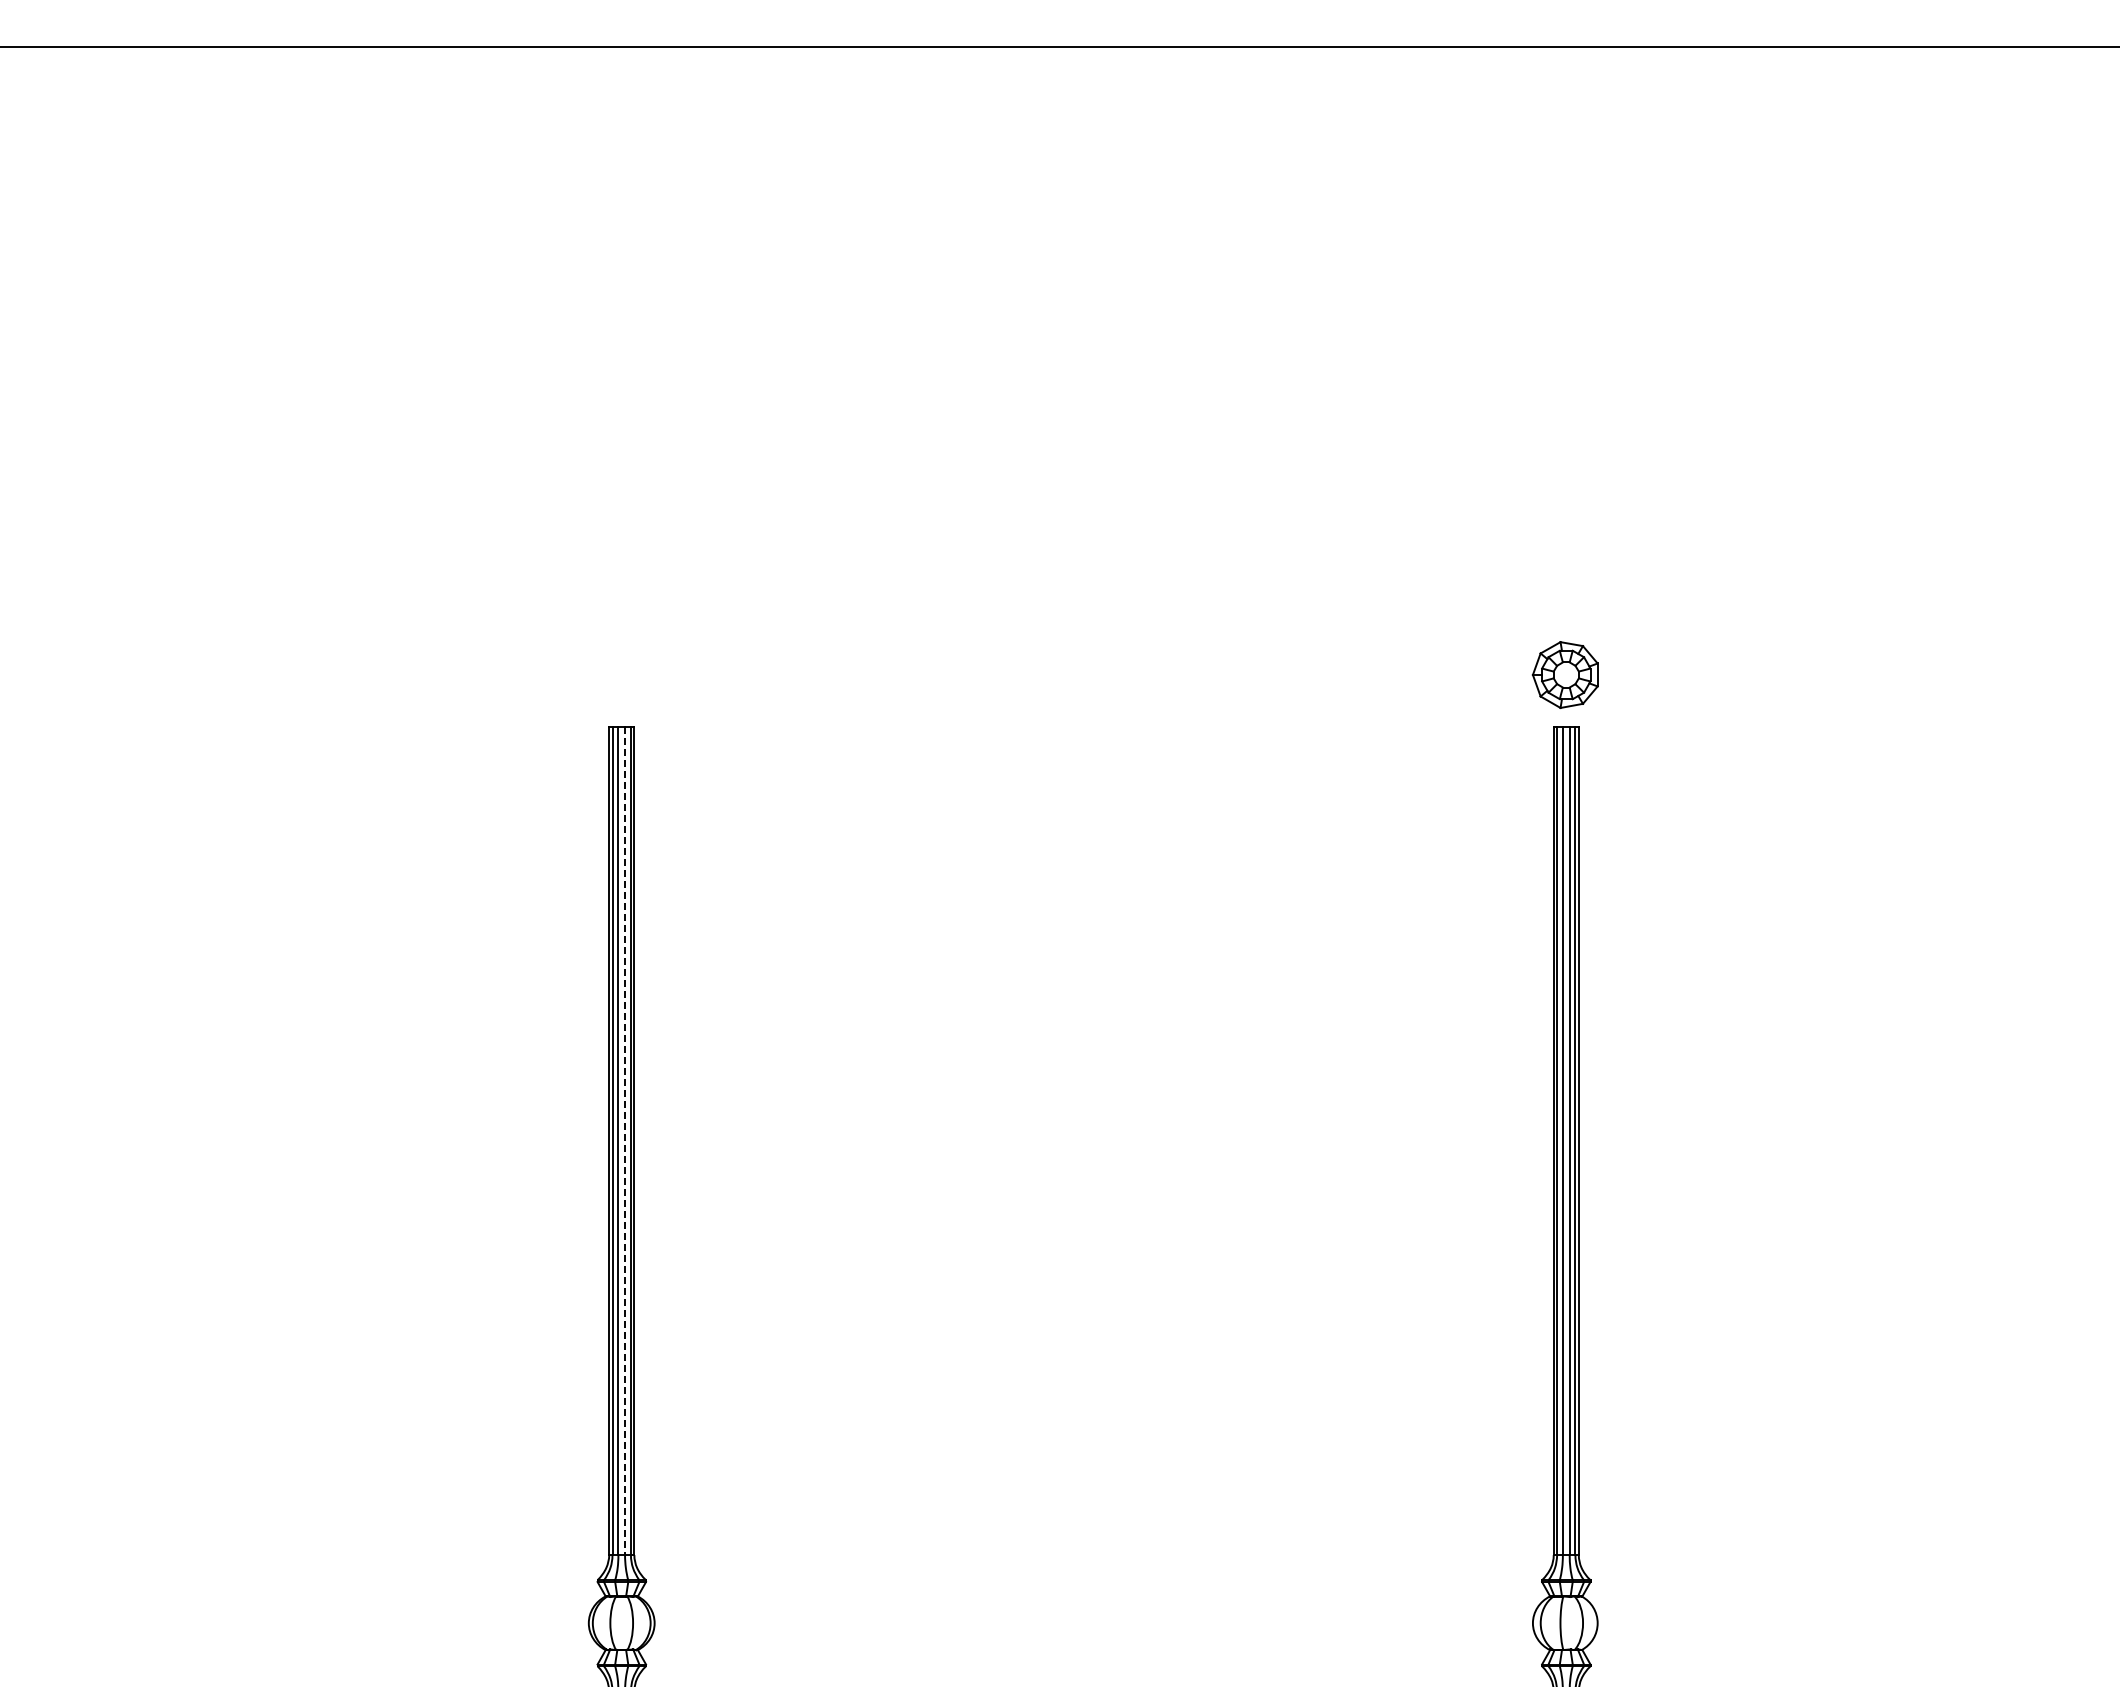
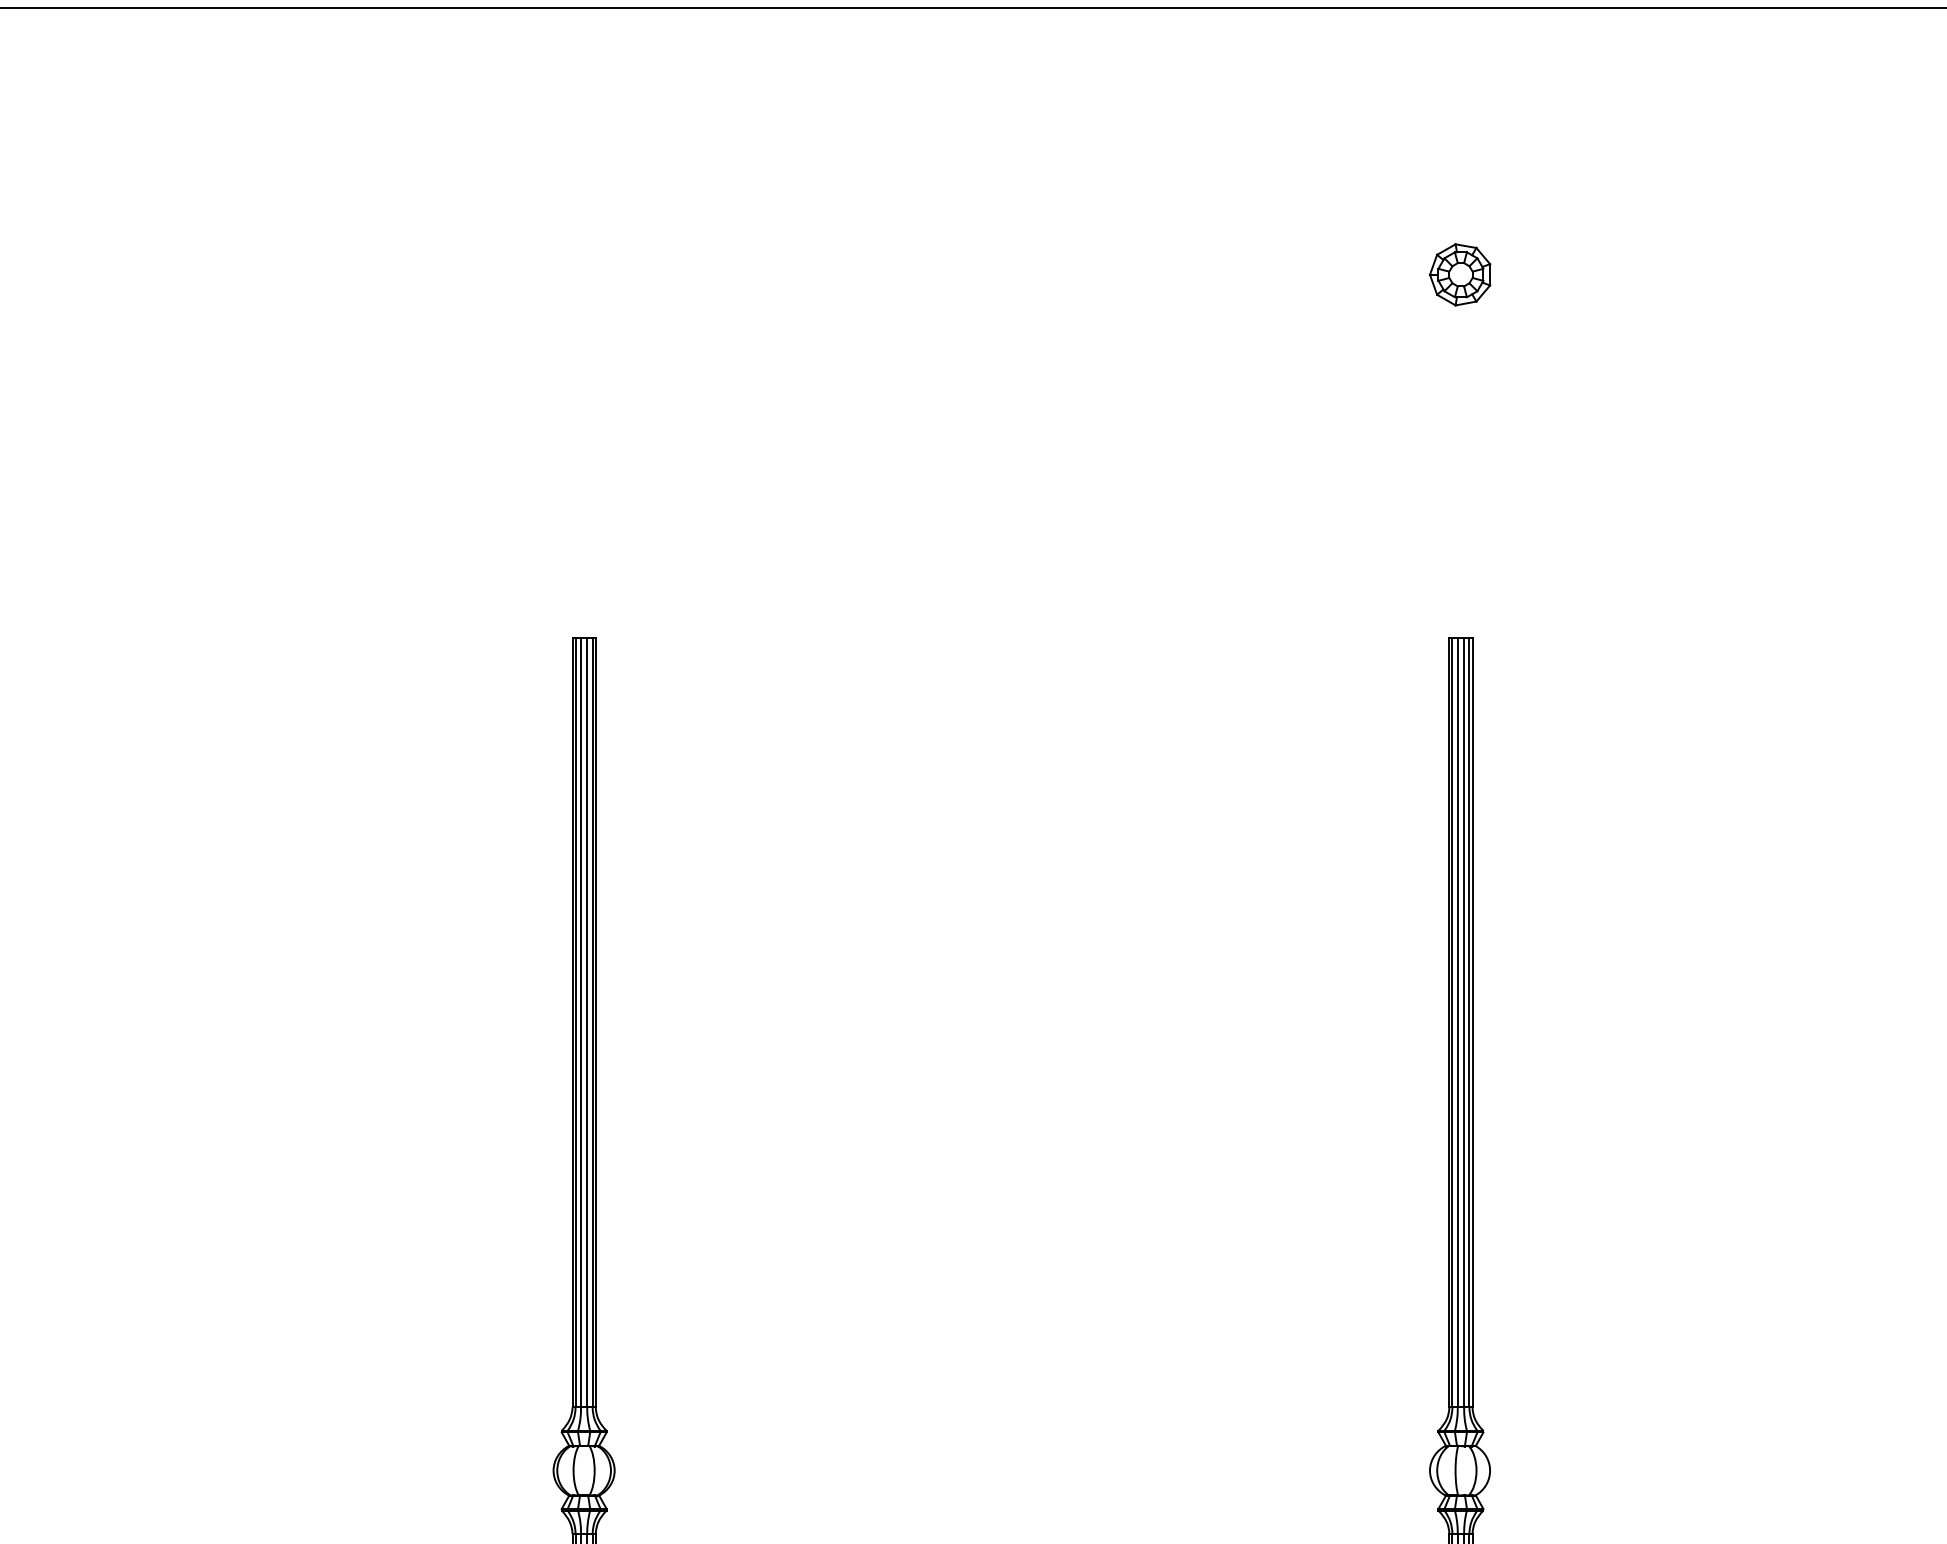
part: (1564, 674) -> (1459, 274), moved
line: (625, 1141) -> (587, 1023), dashed -> solid

